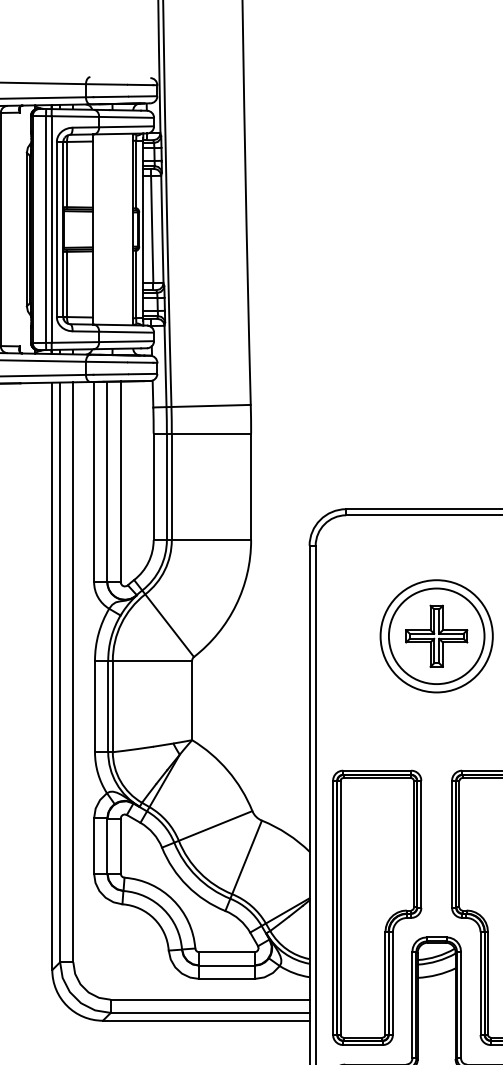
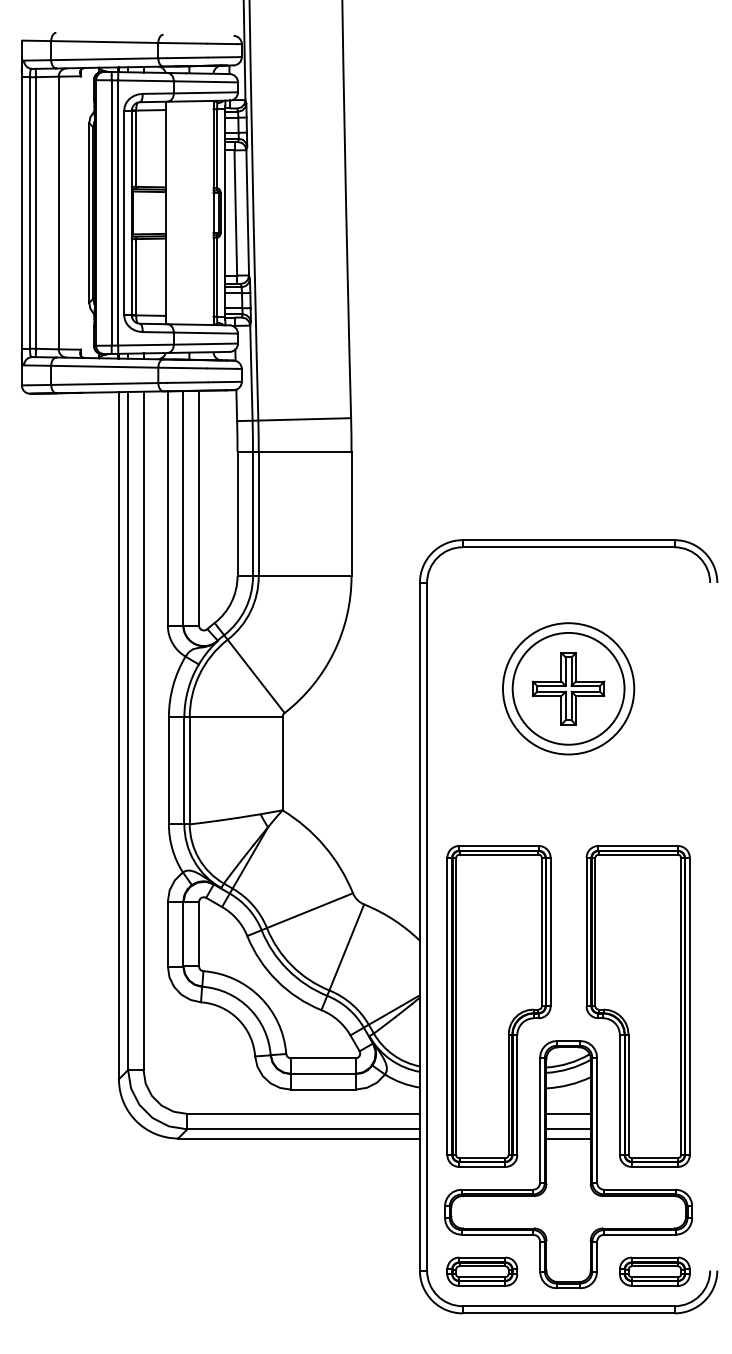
line: (436, 999) -> (568, 1113), added
line: (436, 1013) -> (568, 1129), added
line: (436, 1020) -> (568, 1138), added

